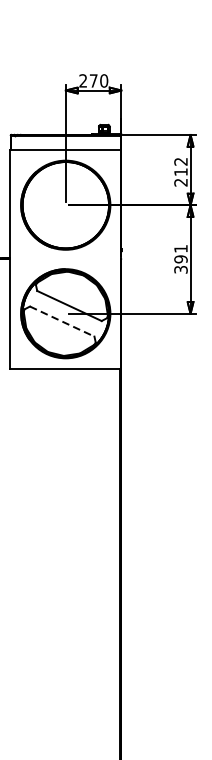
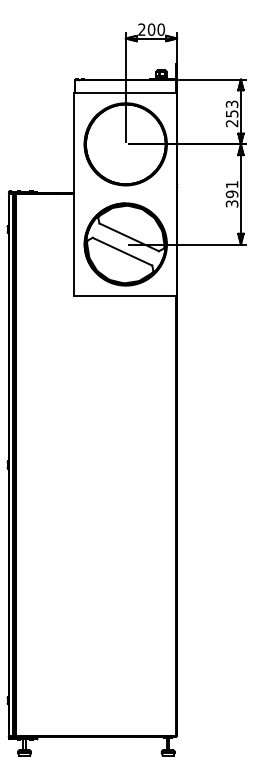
text: (93, 80) -> (151, 29), 270 -> 200
text: (181, 166) -> (232, 108), 212 -> 253
line: (62, 321) -> (122, 251), dashed -> solid

